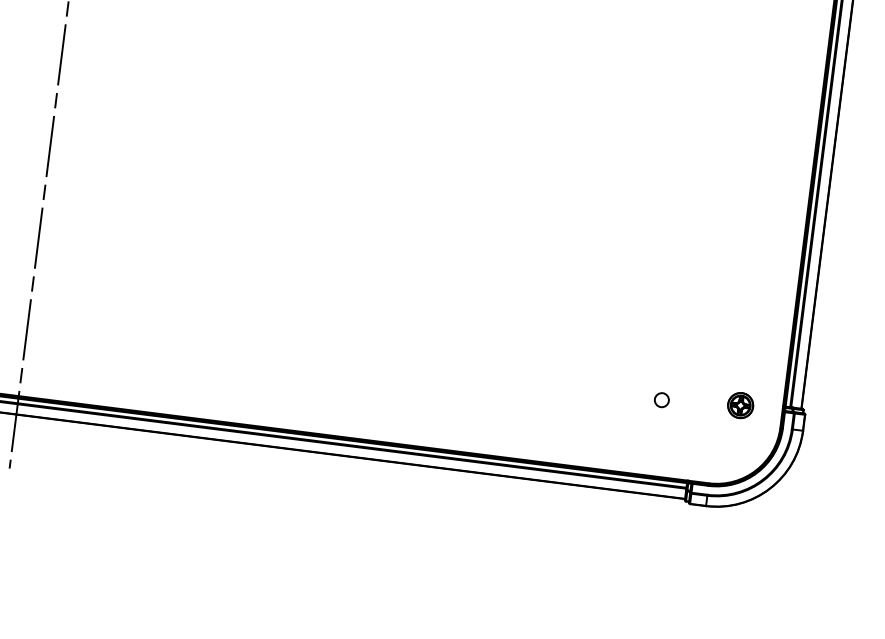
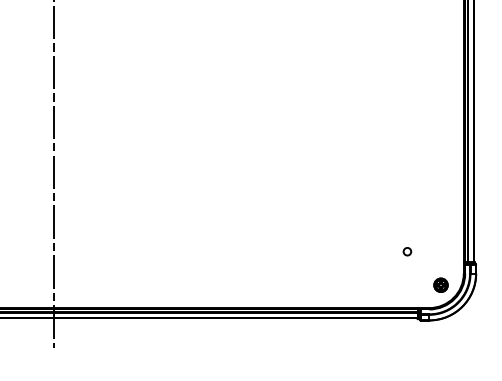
circle: (662, 399) -> (407, 251), moved
part: (739, 404) -> (440, 284), moved

